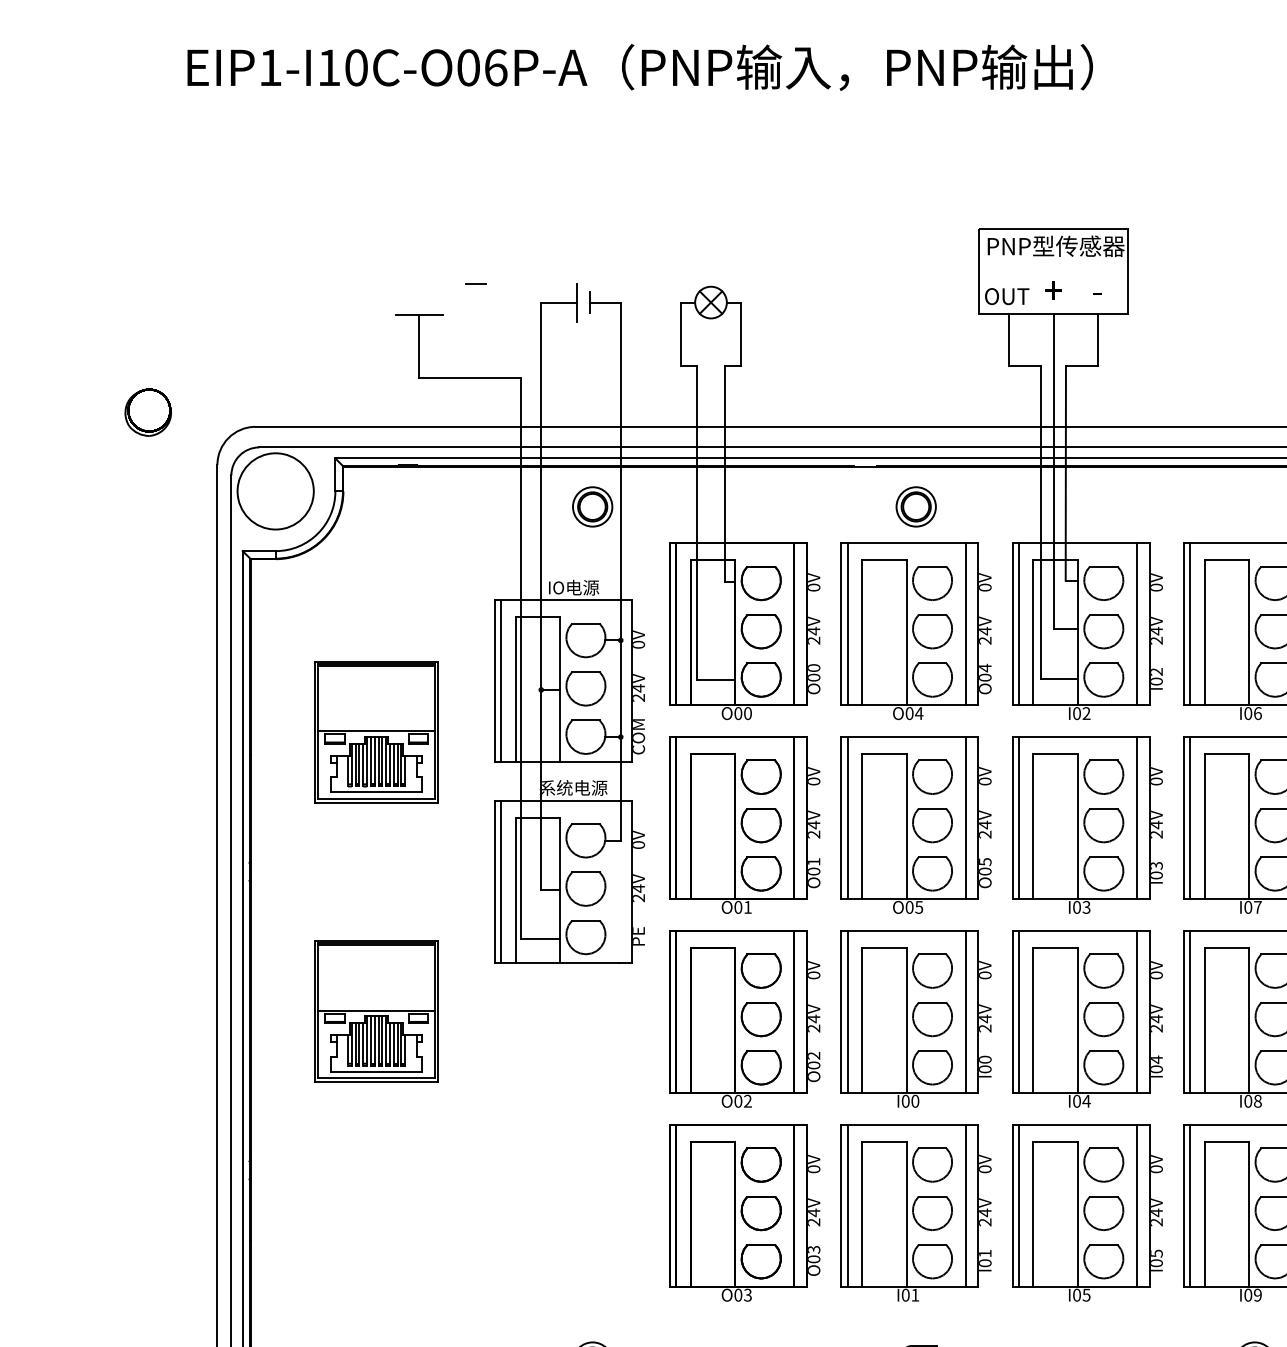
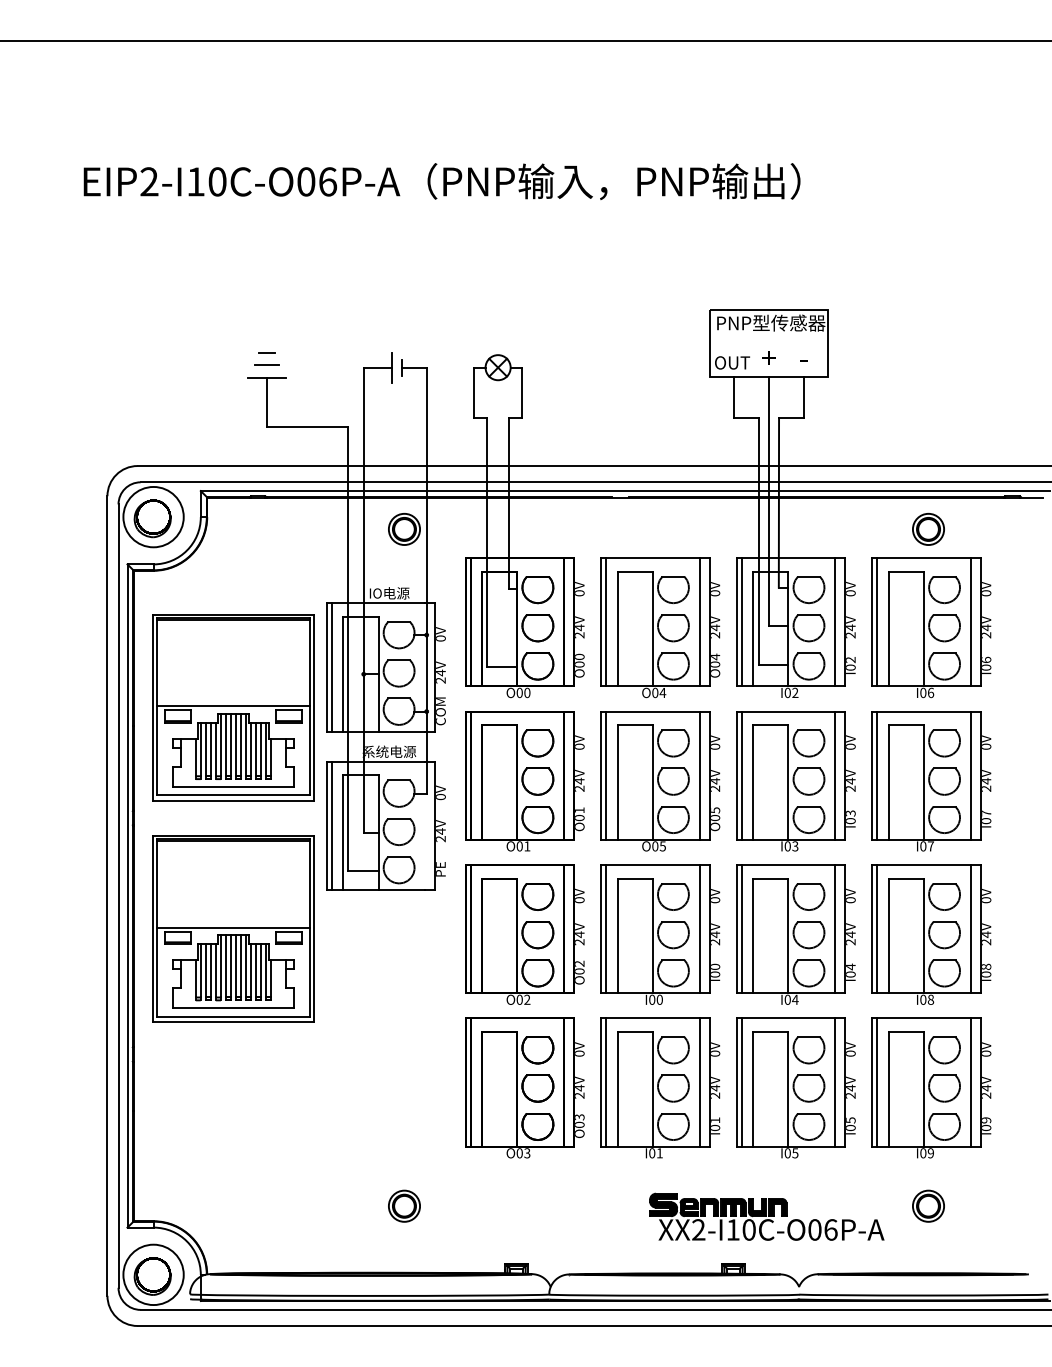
text: (270, 67) -> (149, 181), EIP1-I10C-O06P-A -> EIP2-I10C-O06P-A
line: (475, 283) -> (266, 352), moved
line: (419, 299) -> (267, 365), added
part: (147, 412) -> (152, 518), moved
part: (916, 507) -> (928, 529), moved
part: (376, 731) -> (233, 707), size x1.67
part: (376, 1011) -> (233, 928), size x1.67

